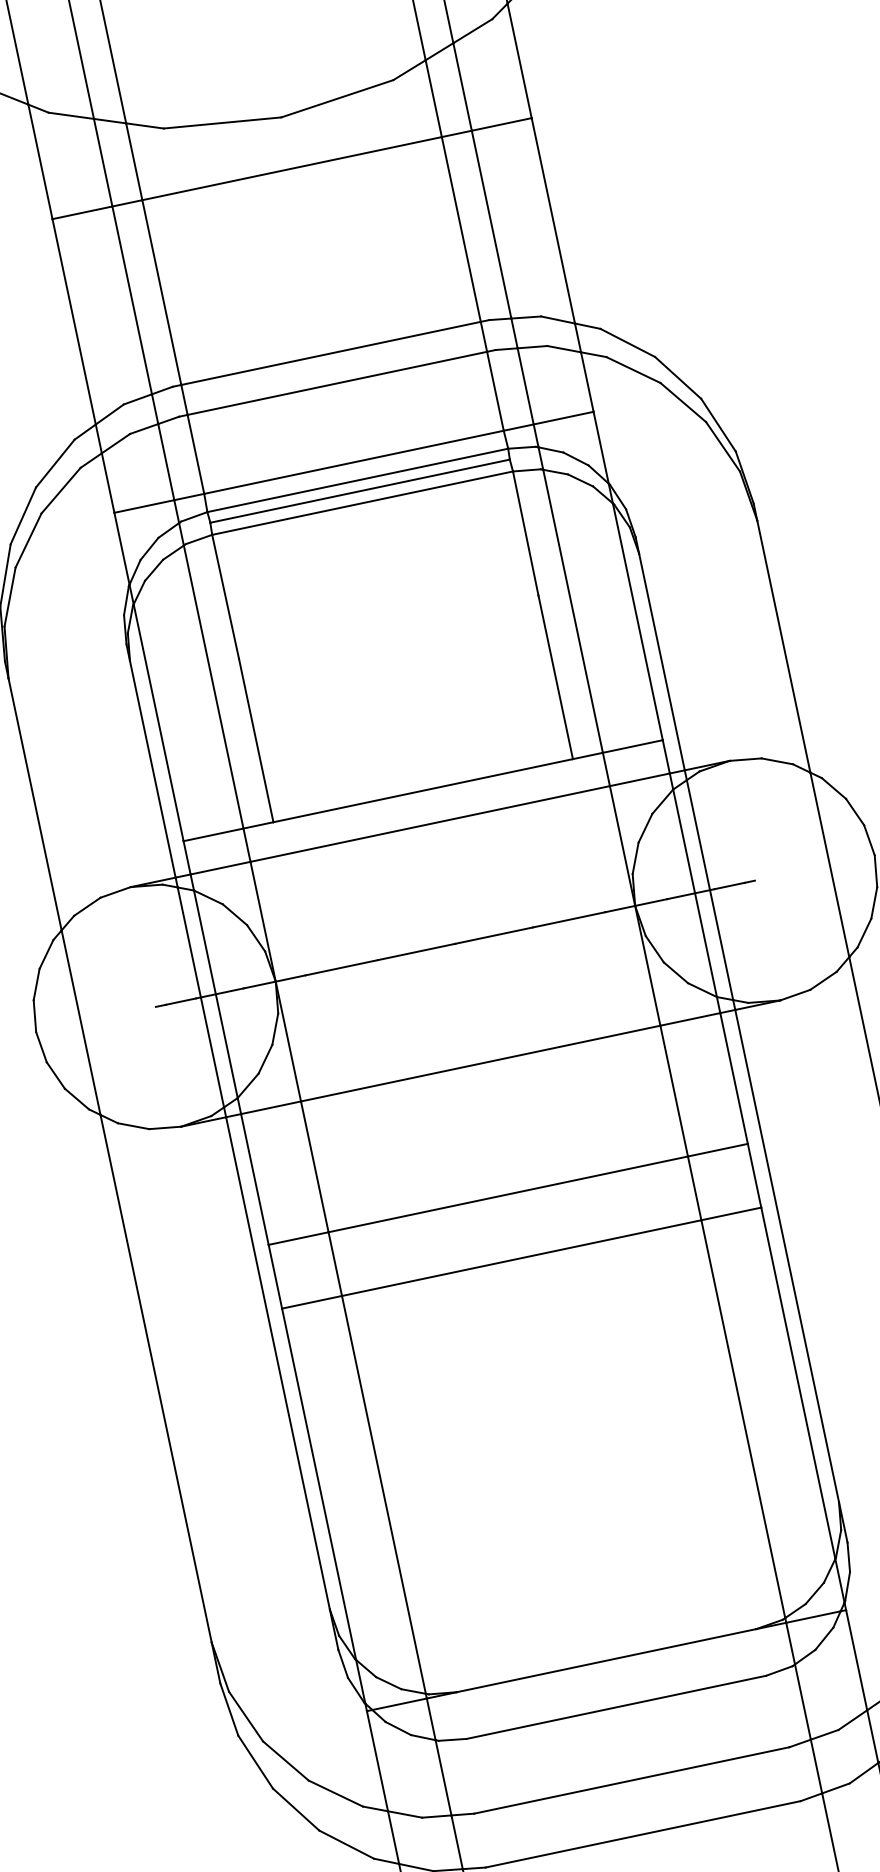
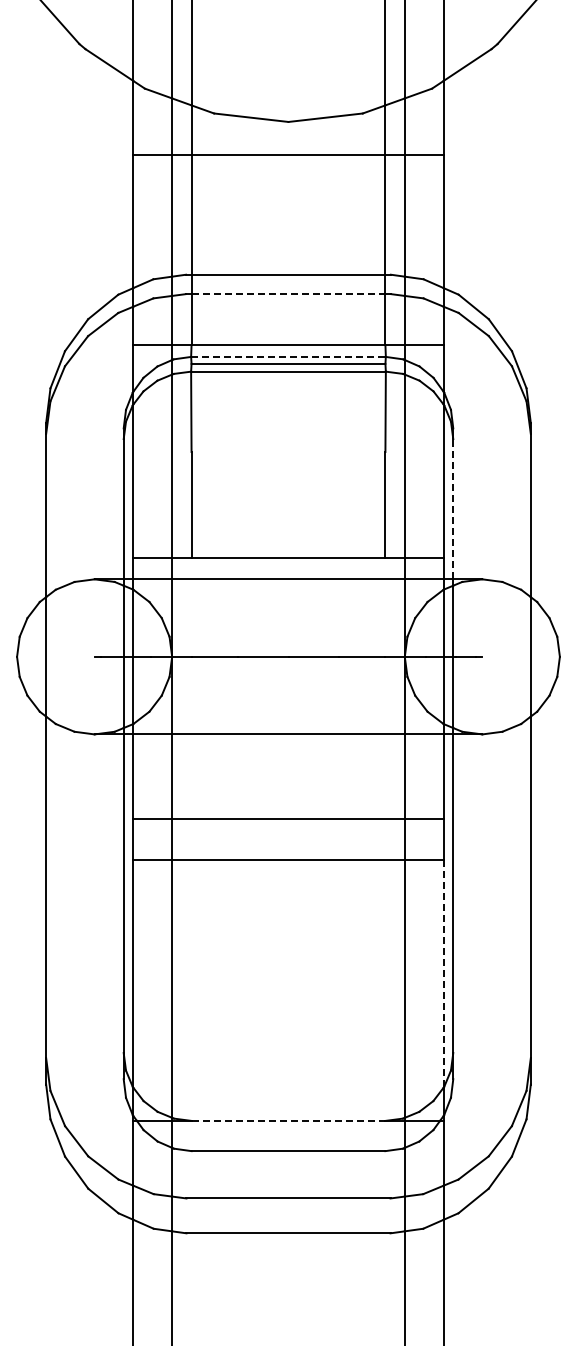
line: (337, 383) -> (288, 294), solid -> dashed
line: (357, 479) -> (288, 356), solid -> dashed
line: (662, 660) -> (453, 508), solid -> dashed
line: (798, 1384) -> (443, 974), solid -> dashed
line: (606, 1660) -> (288, 1120), solid -> dashed

